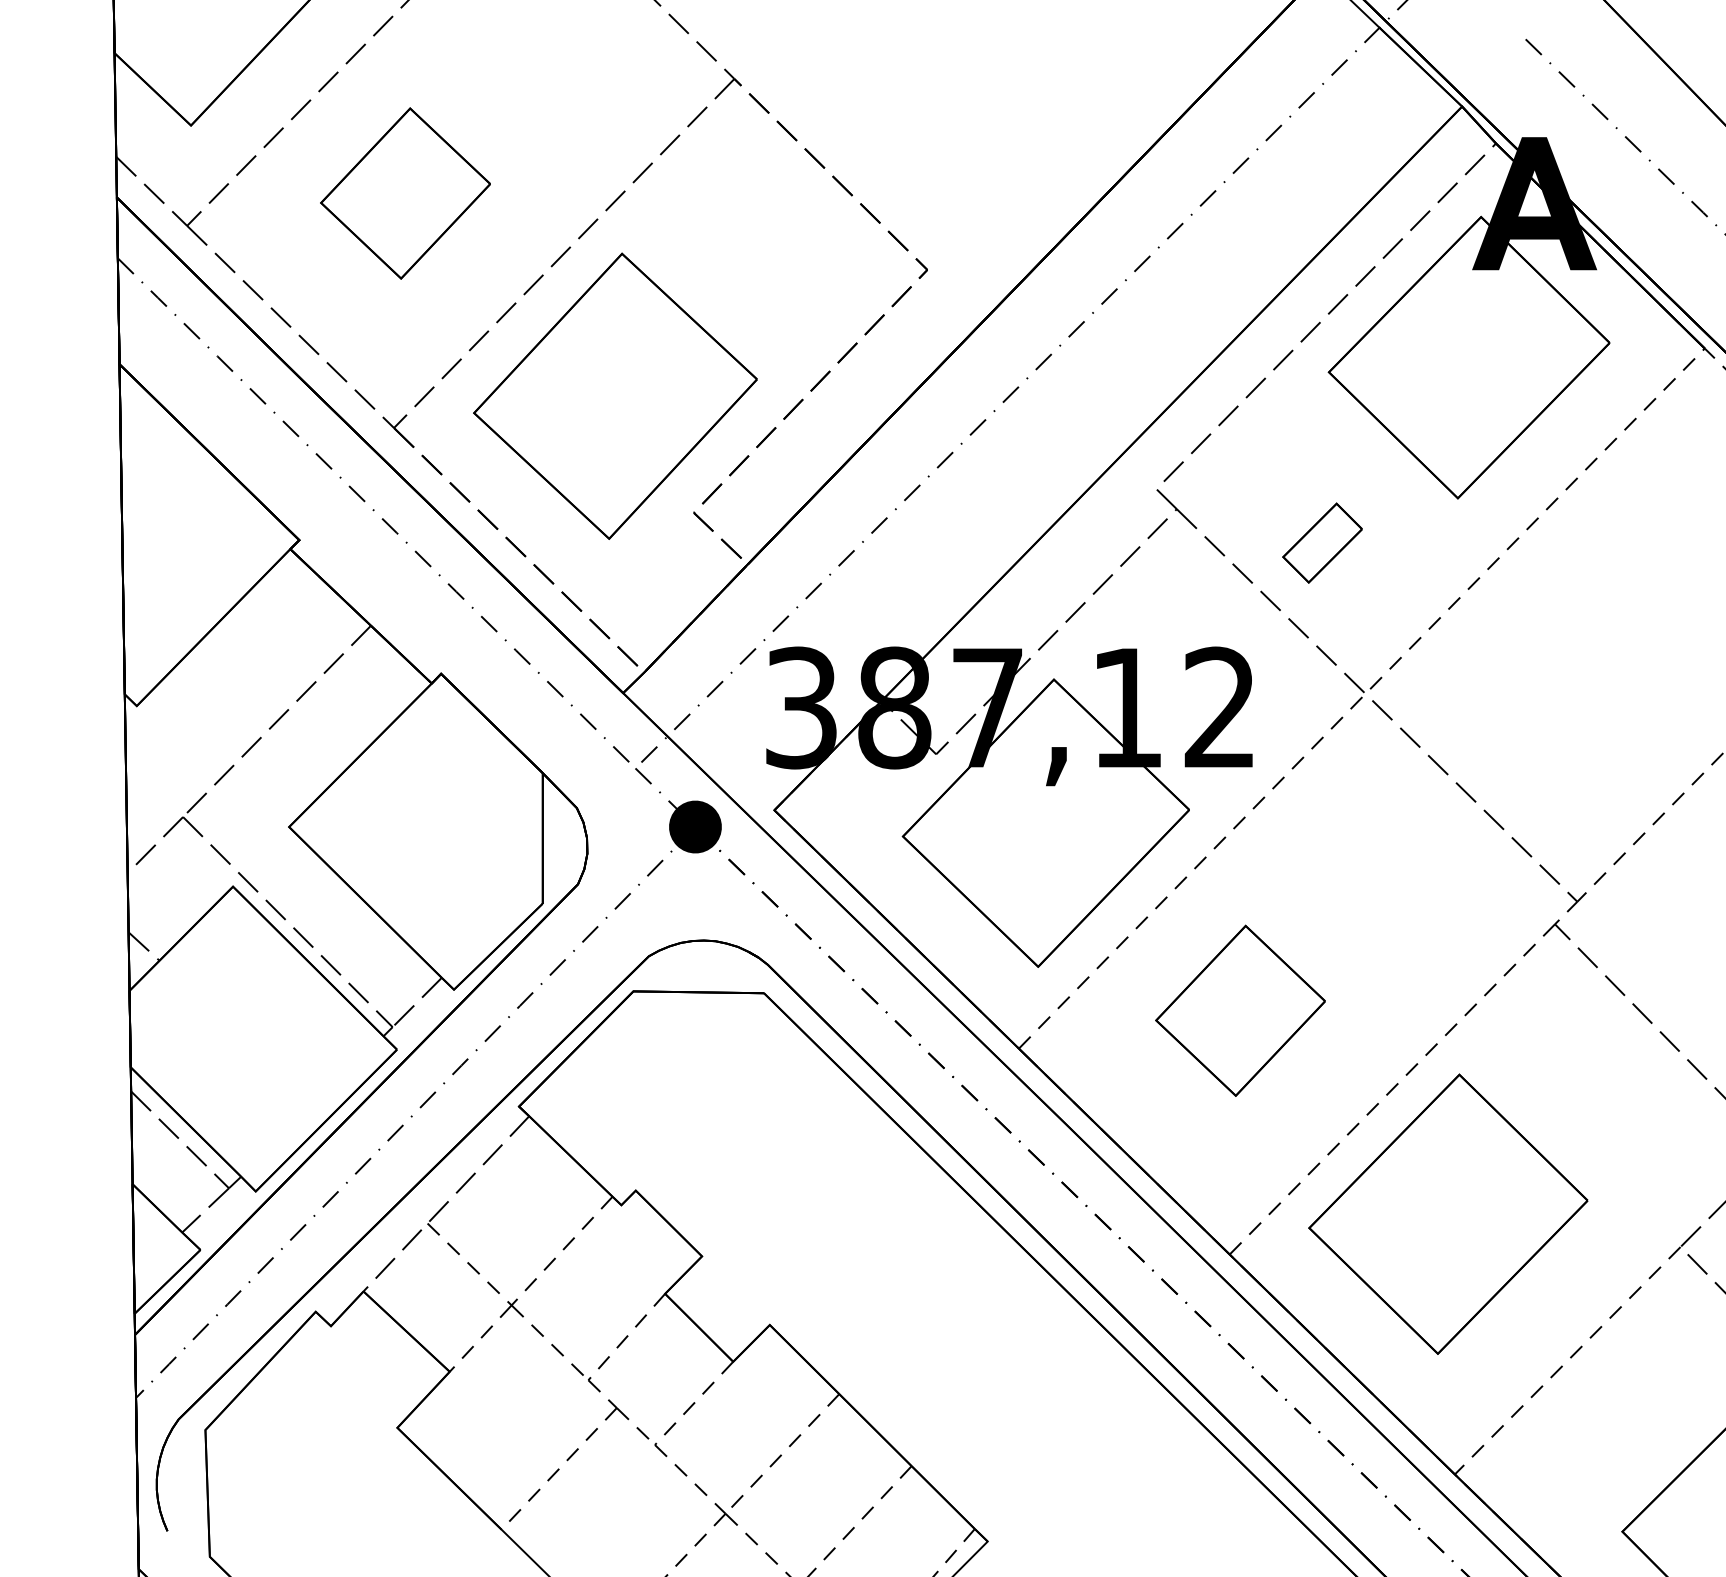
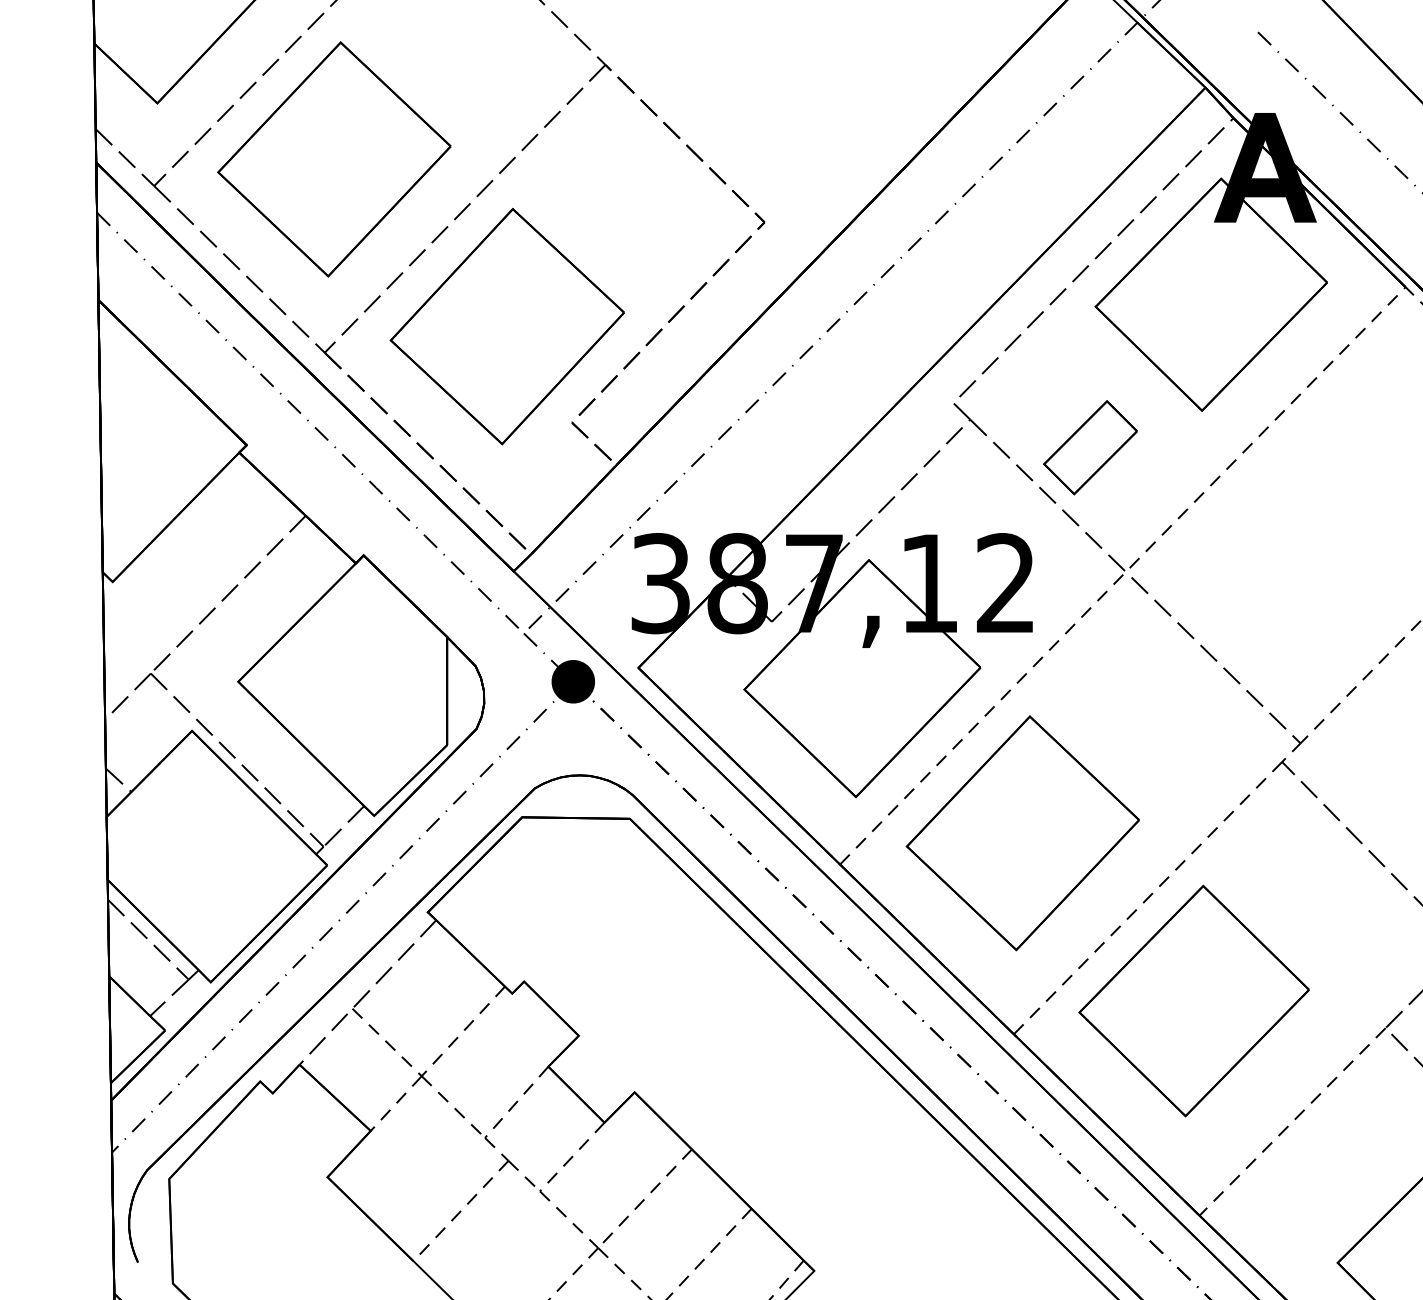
part: (405, 193) -> (334, 159), size x1.67
part: (1322, 542) -> (1090, 447), size x1.43
part: (1240, 1010) -> (1022, 833), size x1.67

